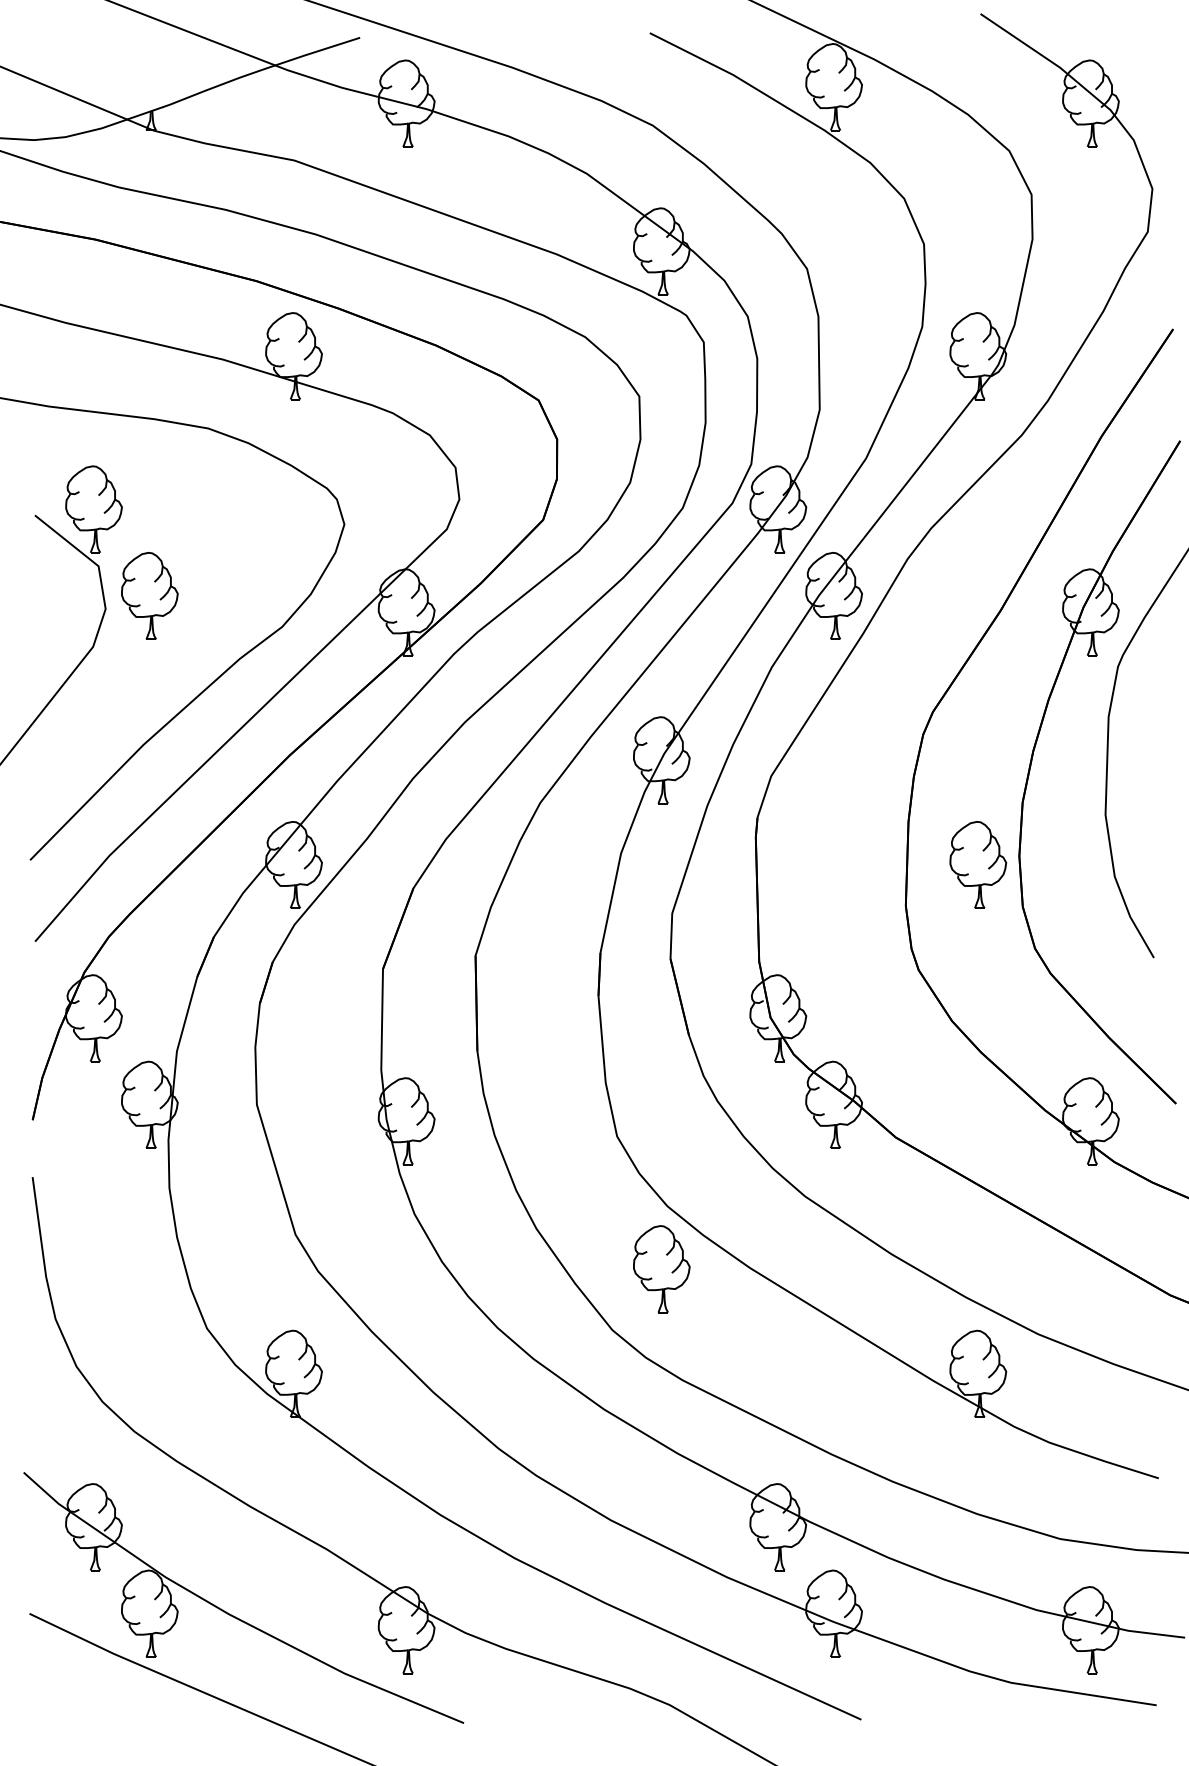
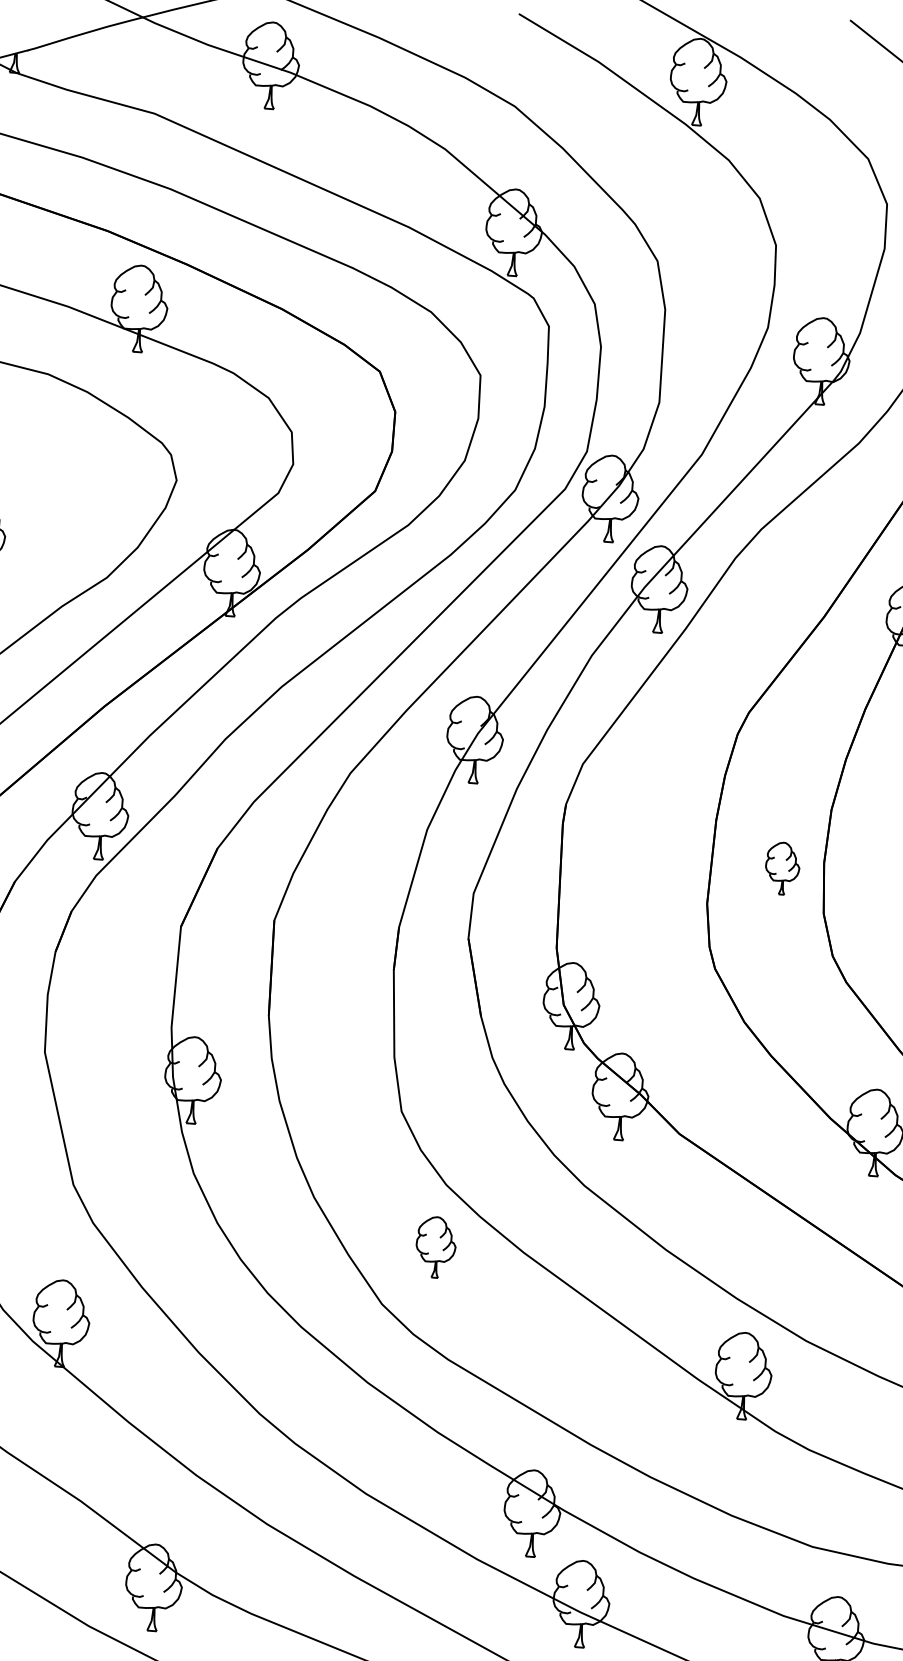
part: (978, 864) -> (782, 868), size x0.6
part: (661, 1269) -> (435, 1247), size x0.7

